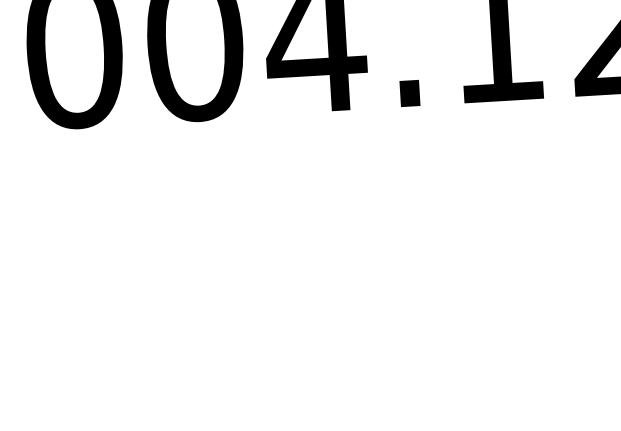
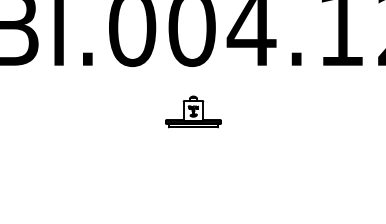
part: (207, 211) -> (193, 111), added

